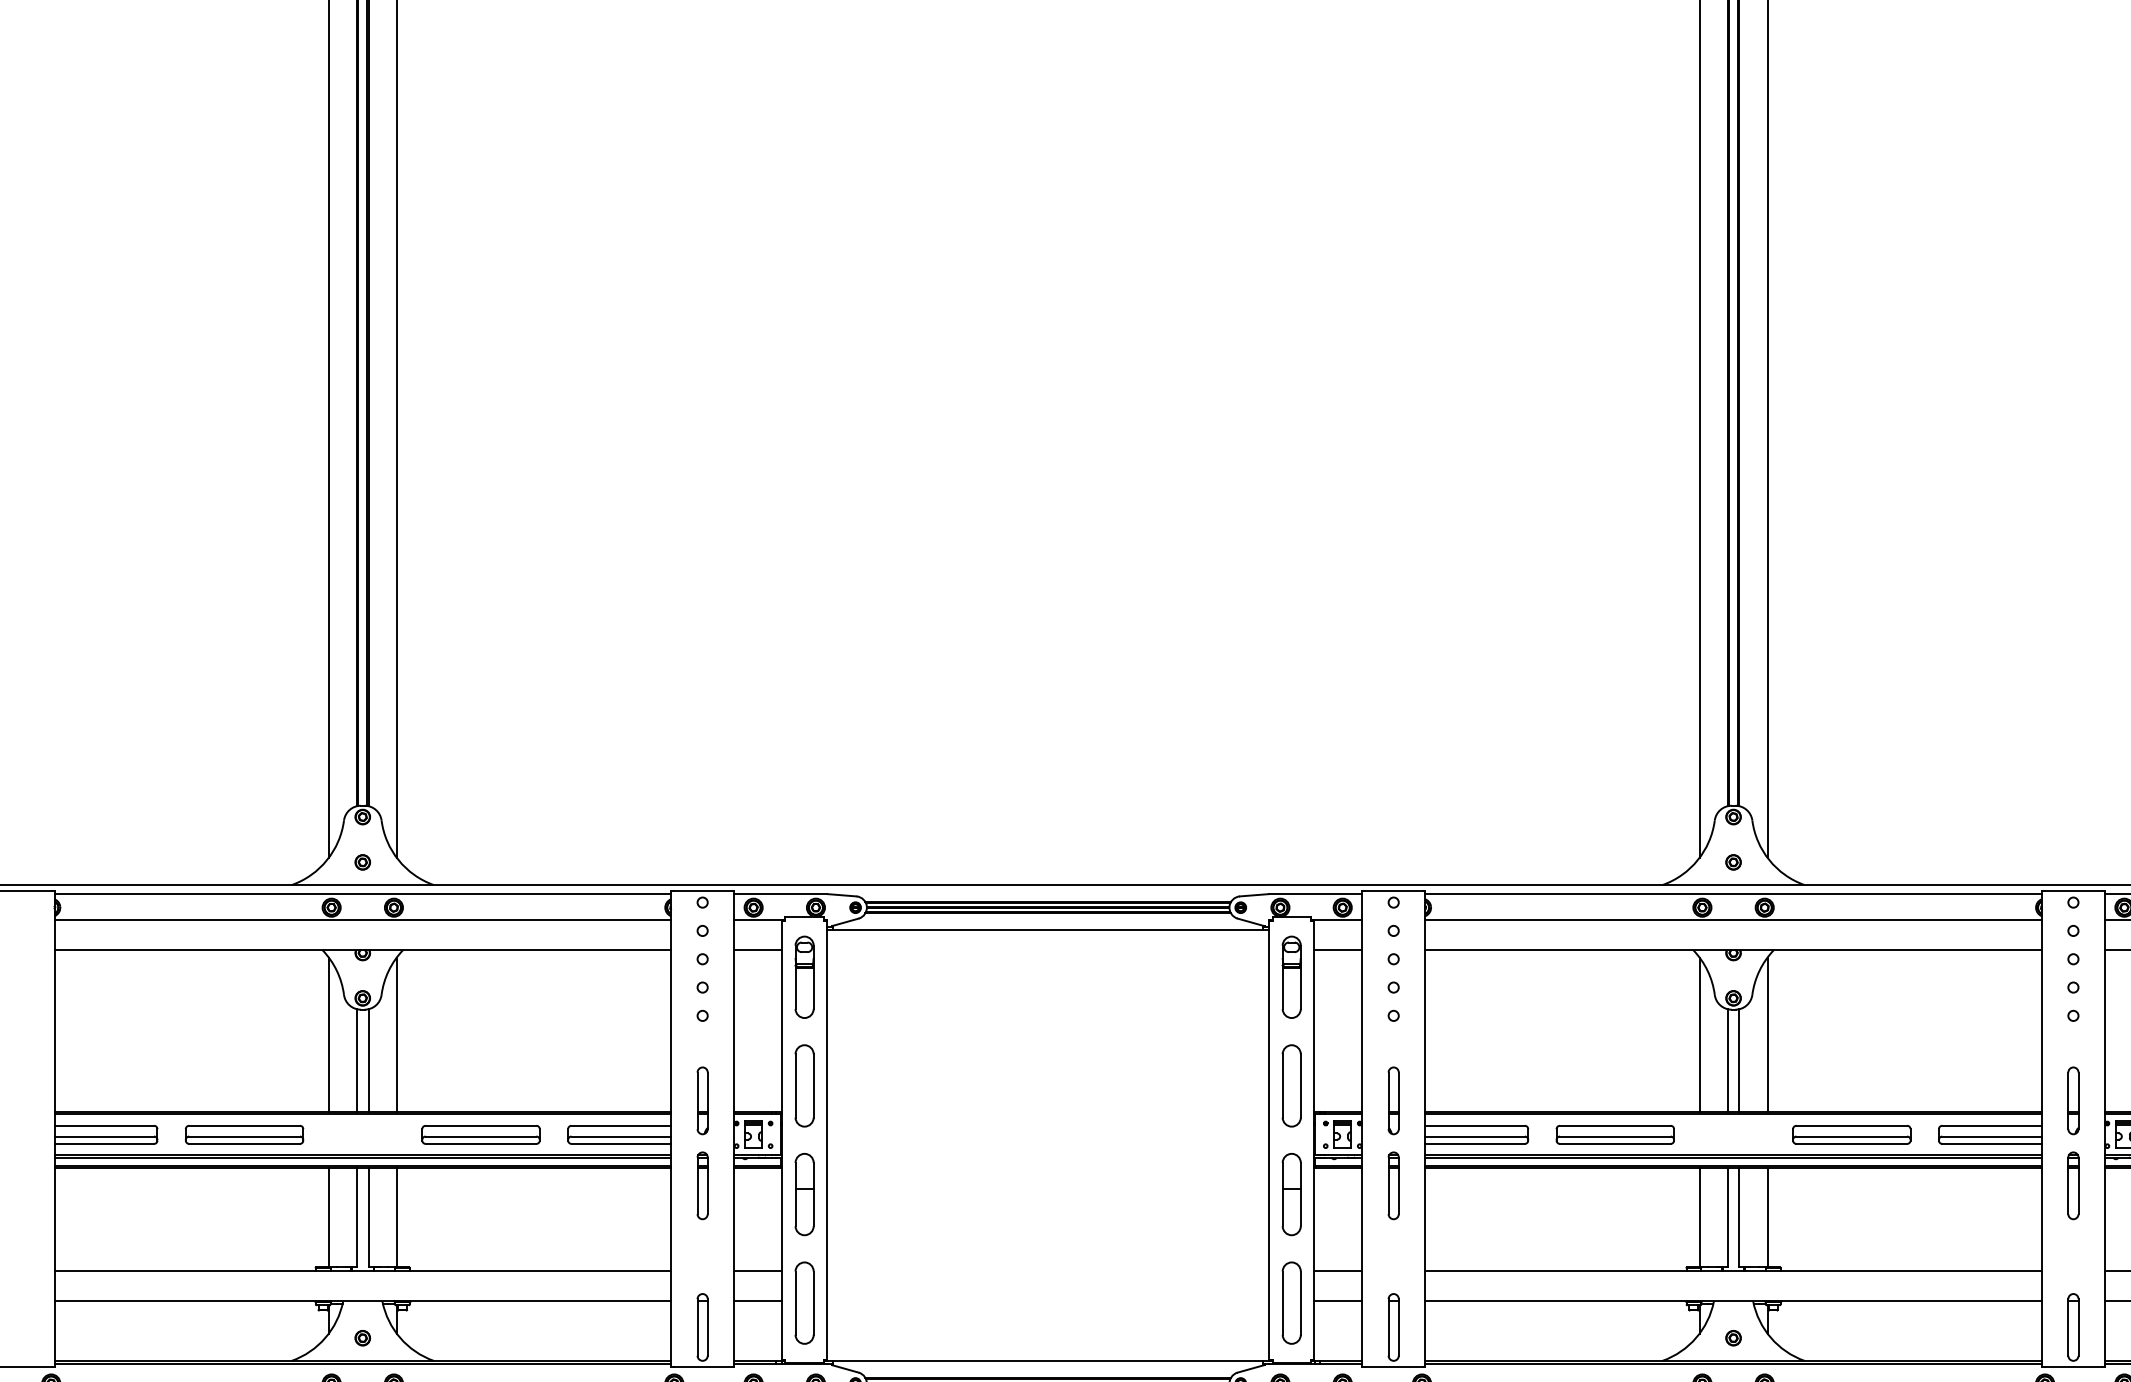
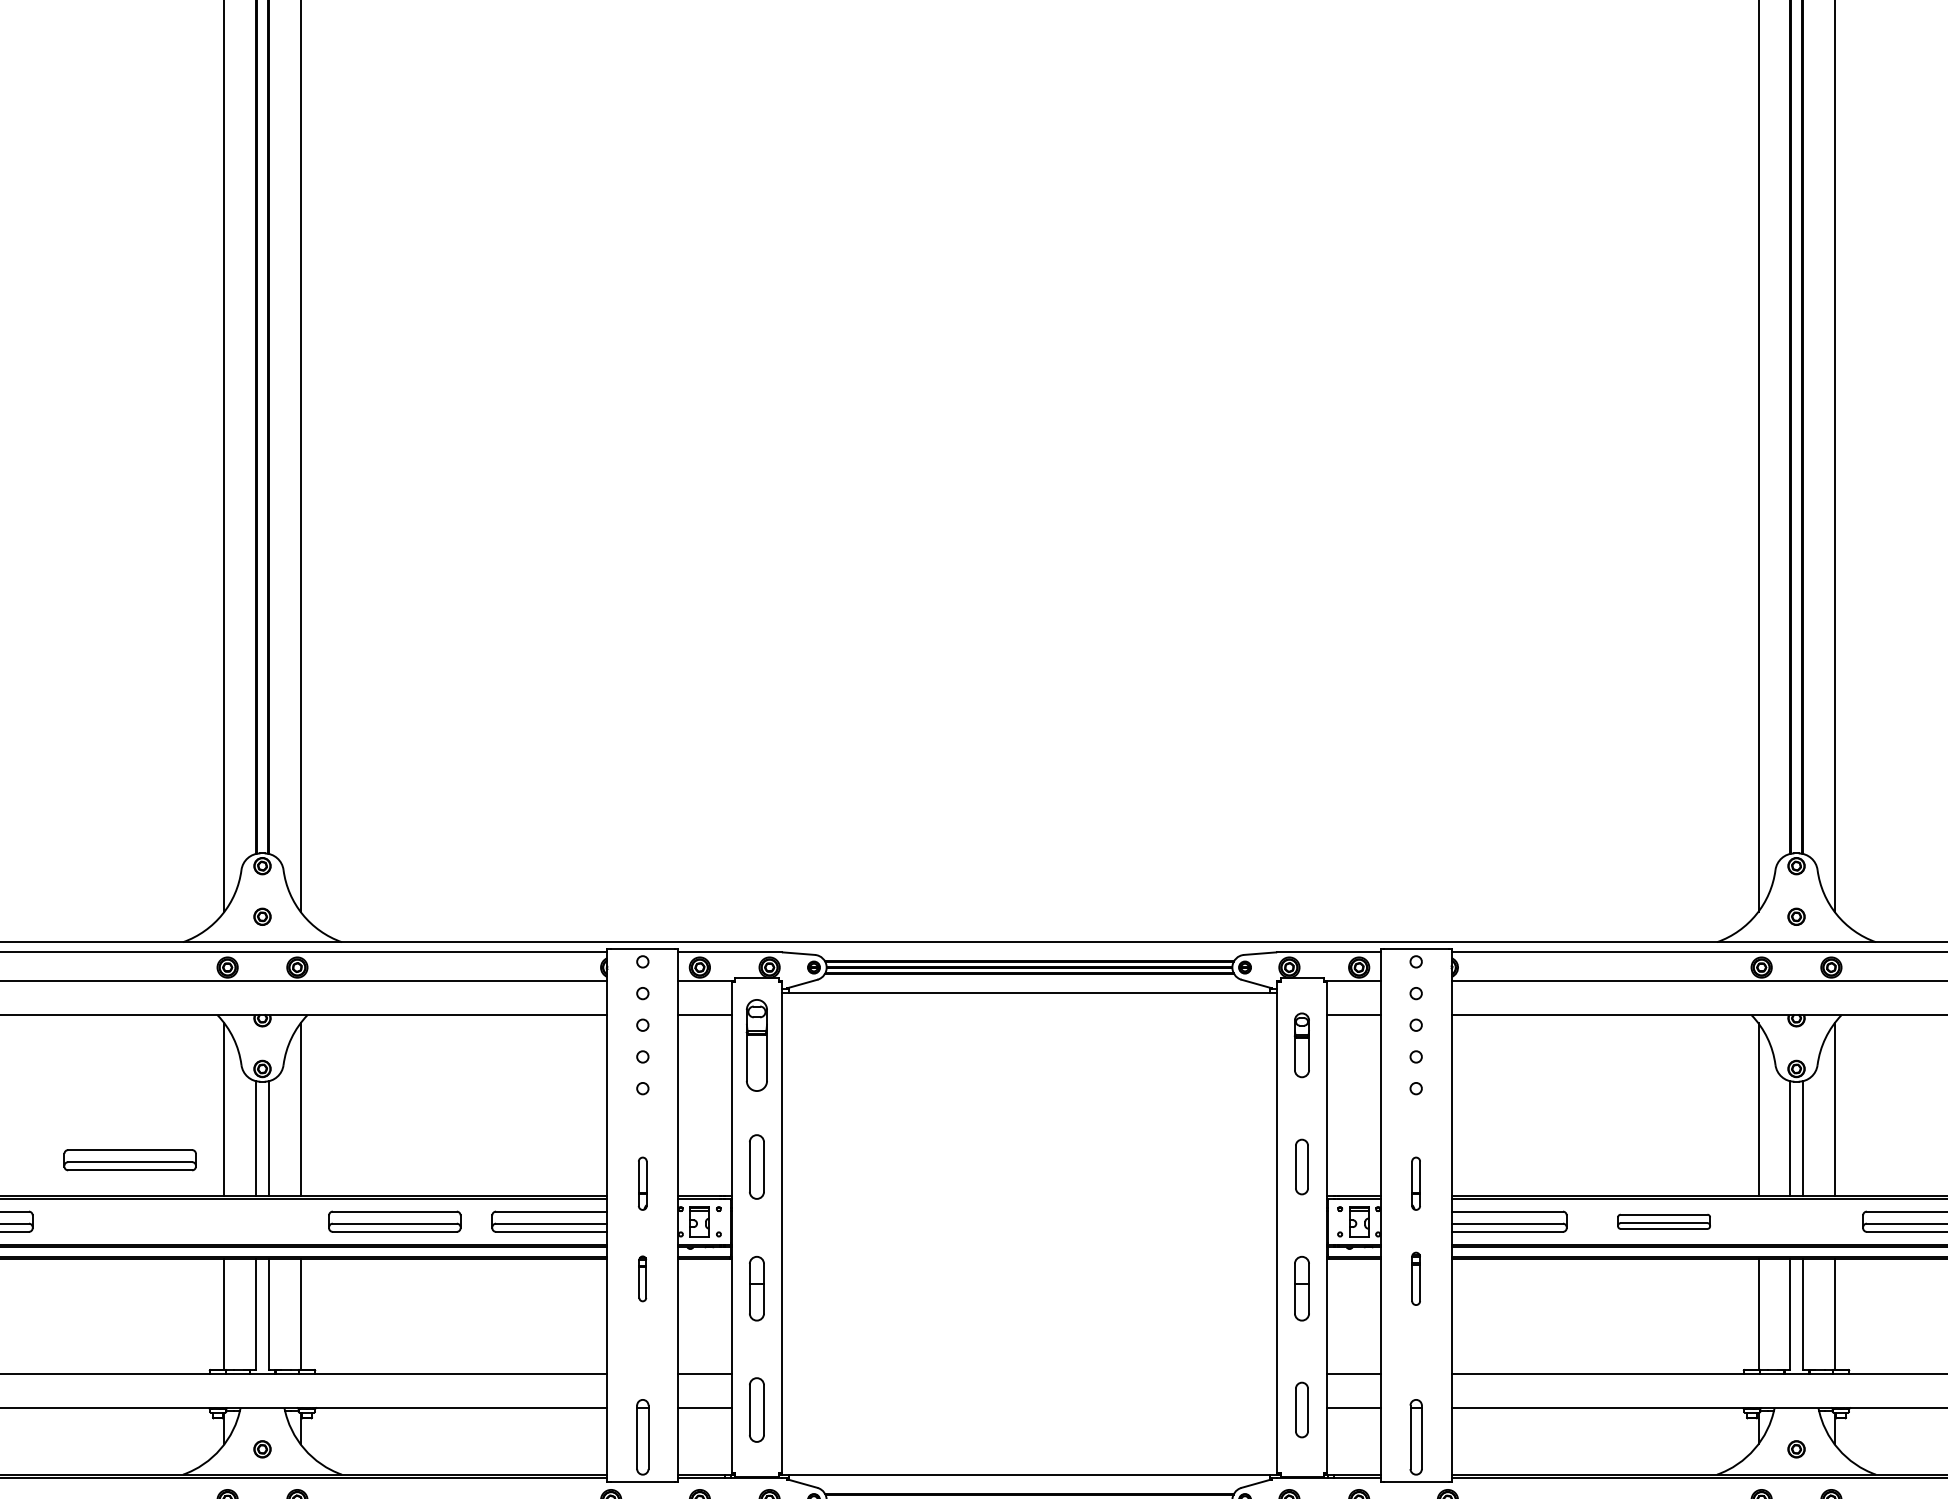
part: (1291, 976) -> (1301, 1044), size x0.7
part: (804, 1085) -> (756, 1166), size x0.7
part: (1291, 1085) -> (1301, 1166), size x0.6
part: (702, 1100) -> (642, 1183), size x0.7
part: (1393, 1100) -> (1415, 1183), size x0.7
part: (244, 1134) -> (130, 1159), moved
part: (1614, 1134) -> (1663, 1221), size x0.7
part: (702, 1185) -> (642, 1278), size x0.6
part: (1393, 1185) -> (1415, 1278), size x0.7
part: (804, 1194) -> (756, 1288), size x0.7
part: (1291, 1194) -> (1301, 1288), size x0.7
part: (804, 1302) -> (756, 1409), size x0.7
part: (1291, 1302) -> (1301, 1409), size x0.6

